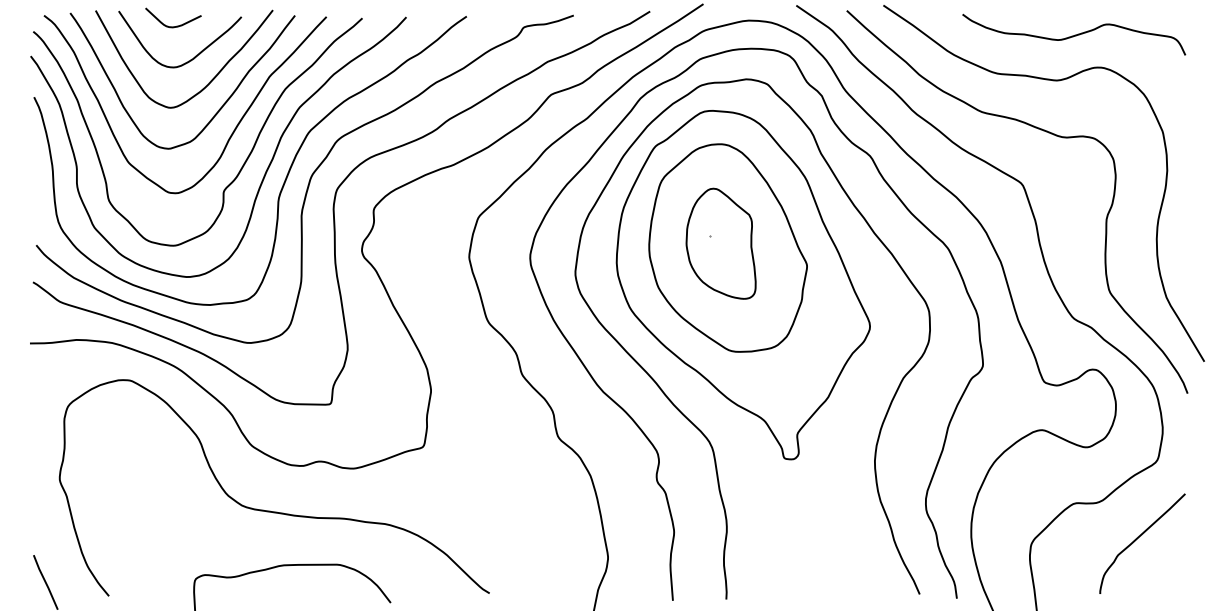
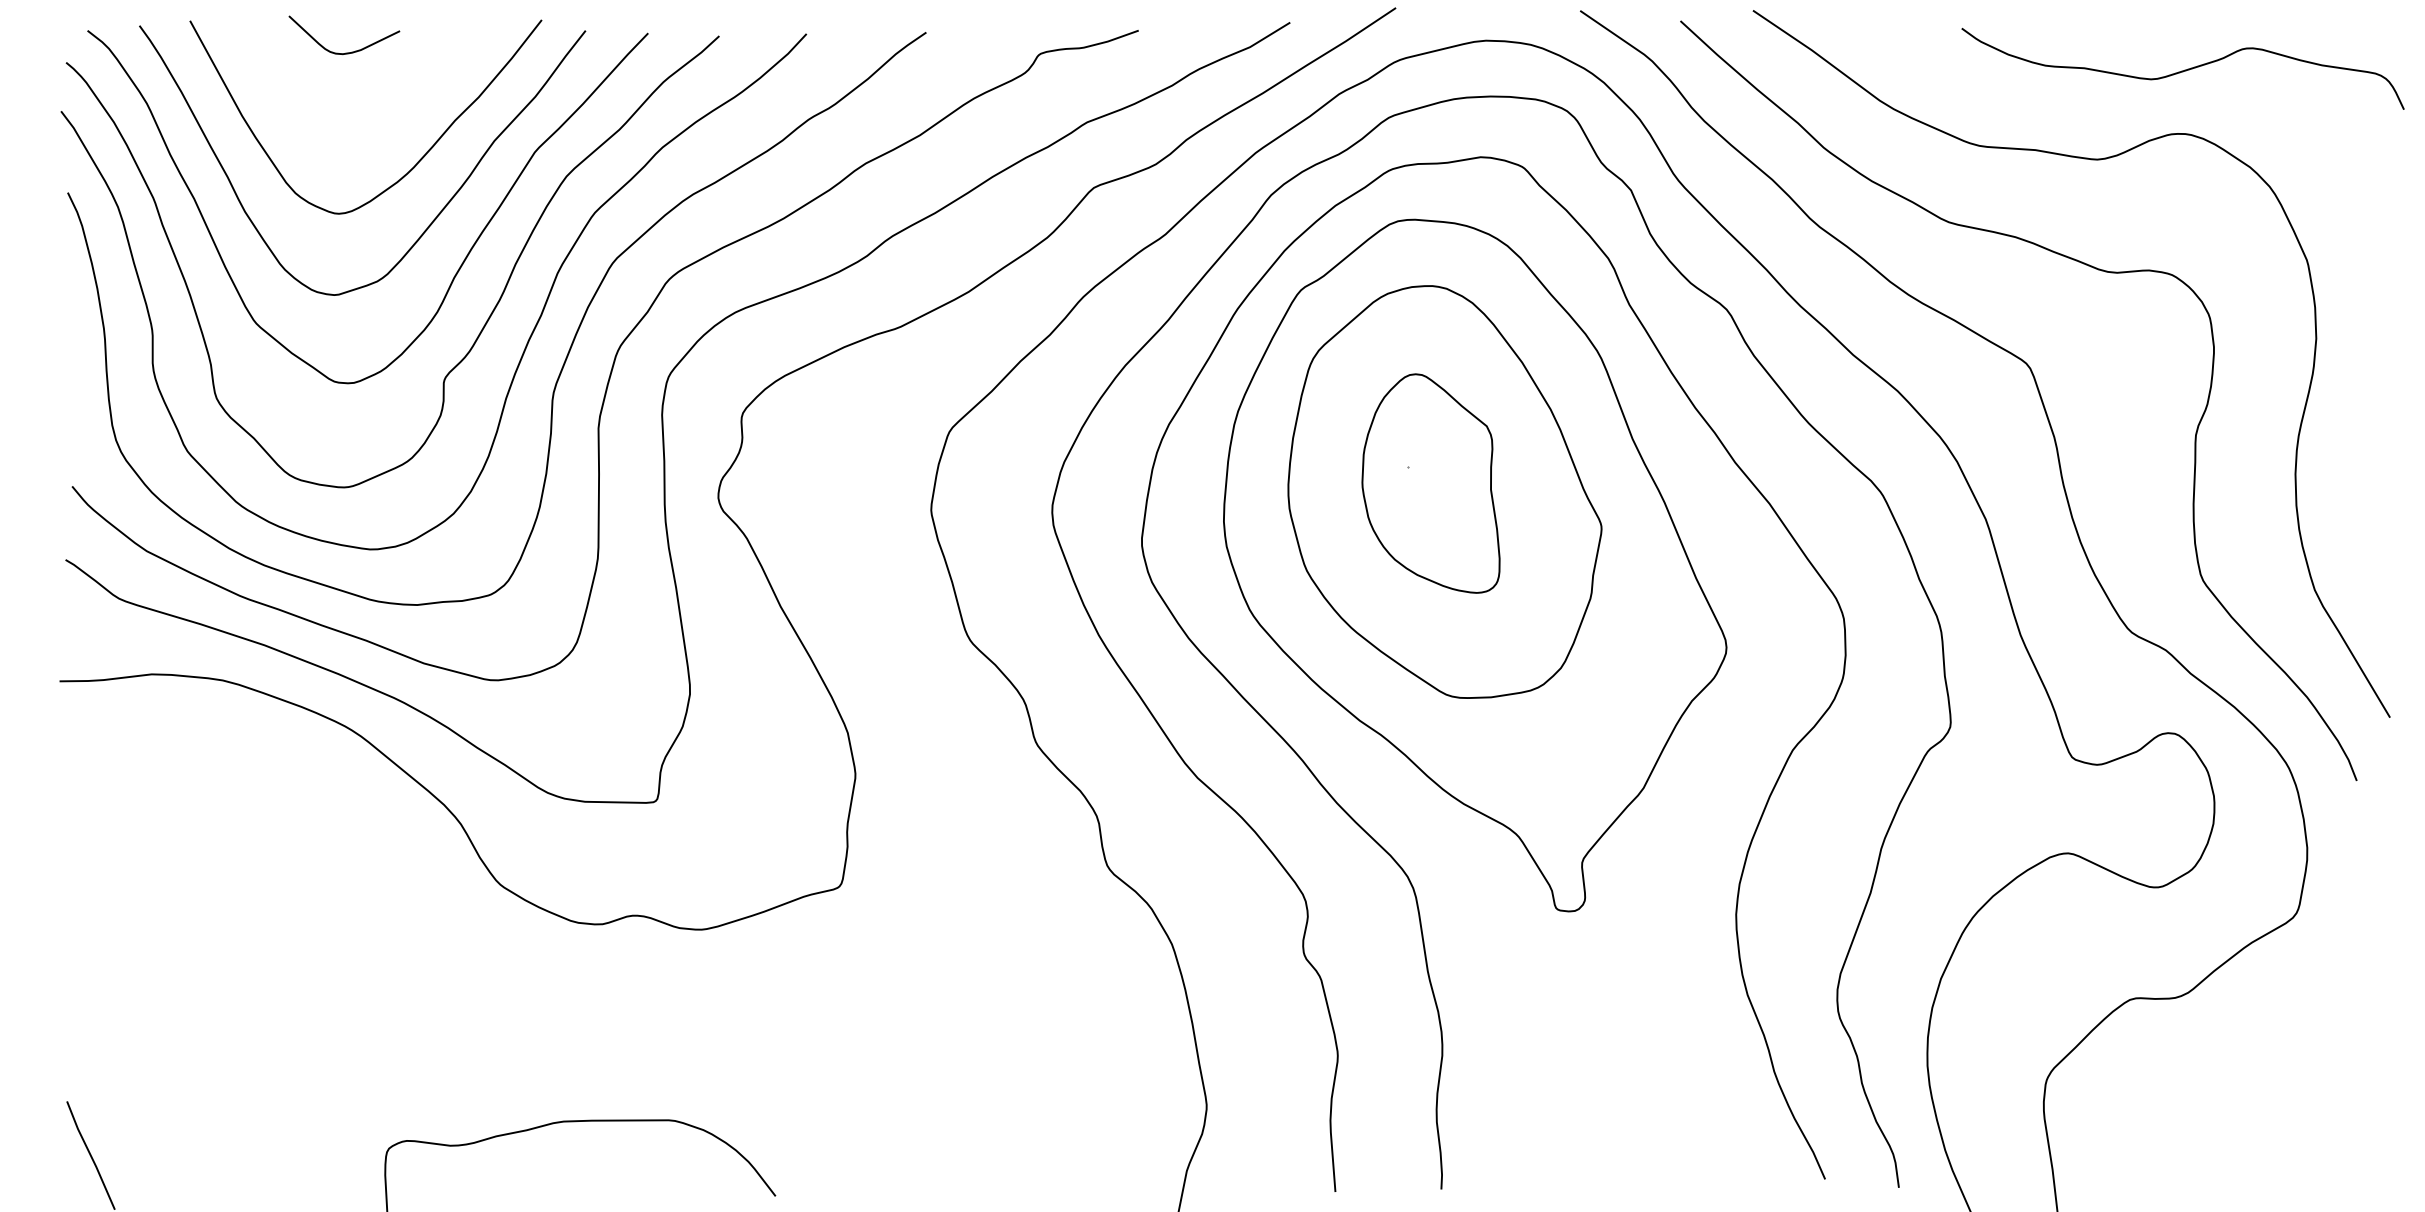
curve: (1075, 34) -> (2185, 68), moved
curve: (195, 55) -> (388, 109), removed
curve: (270, 510) -> (536, 1012), removed
curve: (1138, 538) -> (2259, 1068), removed

